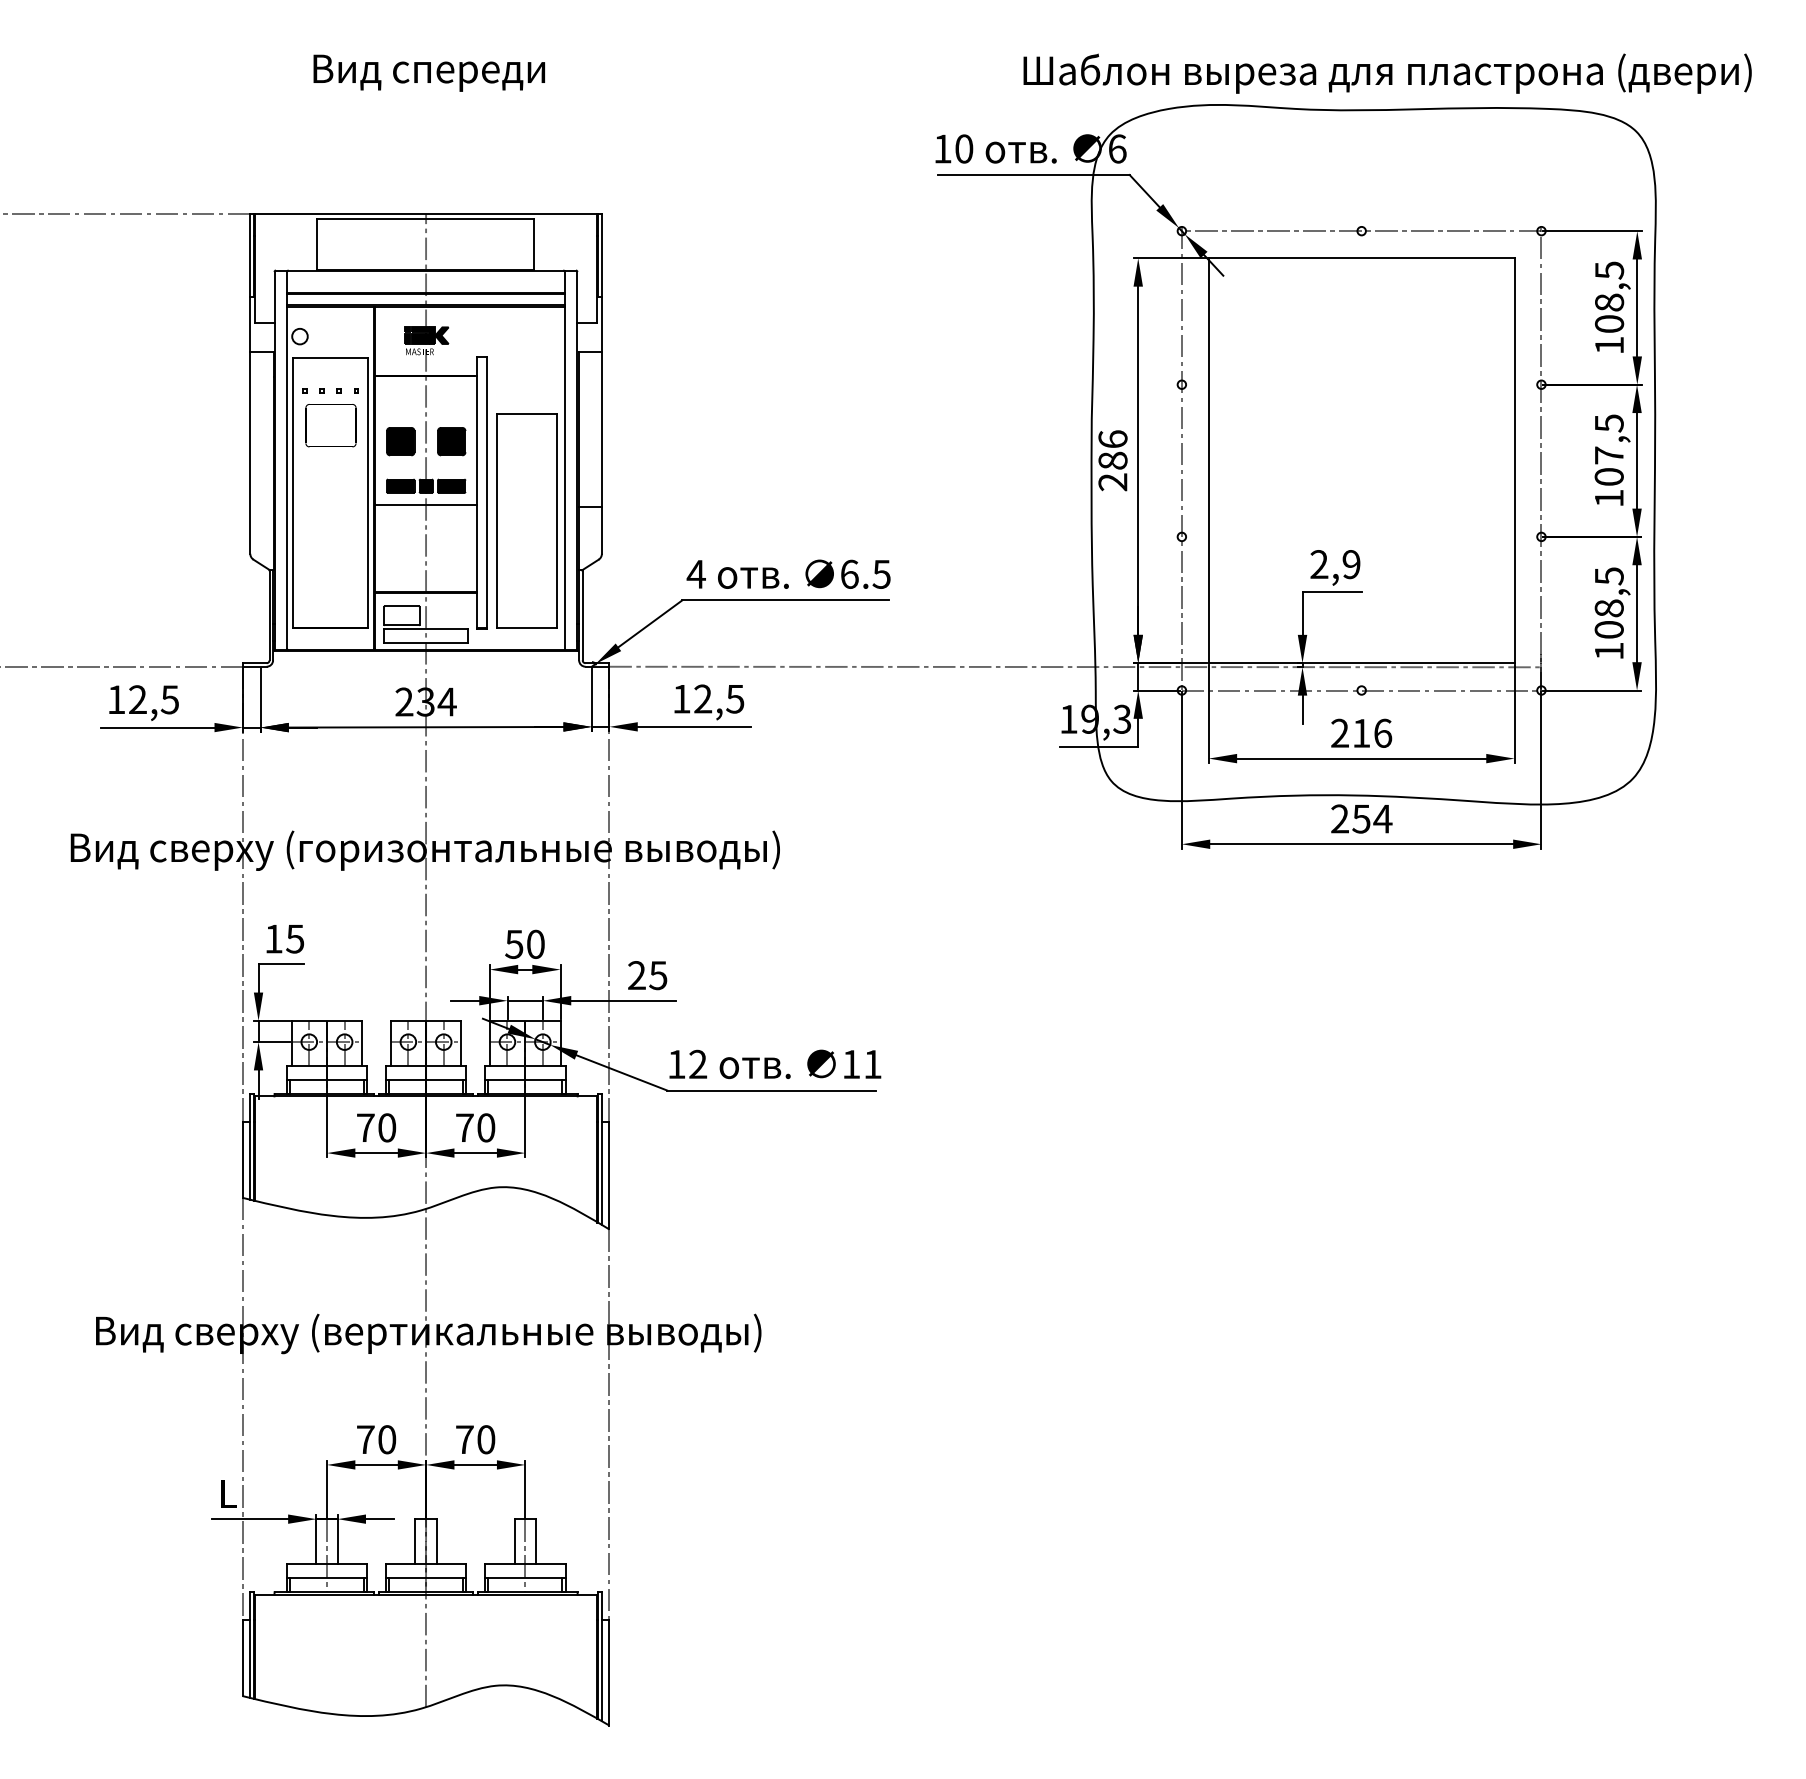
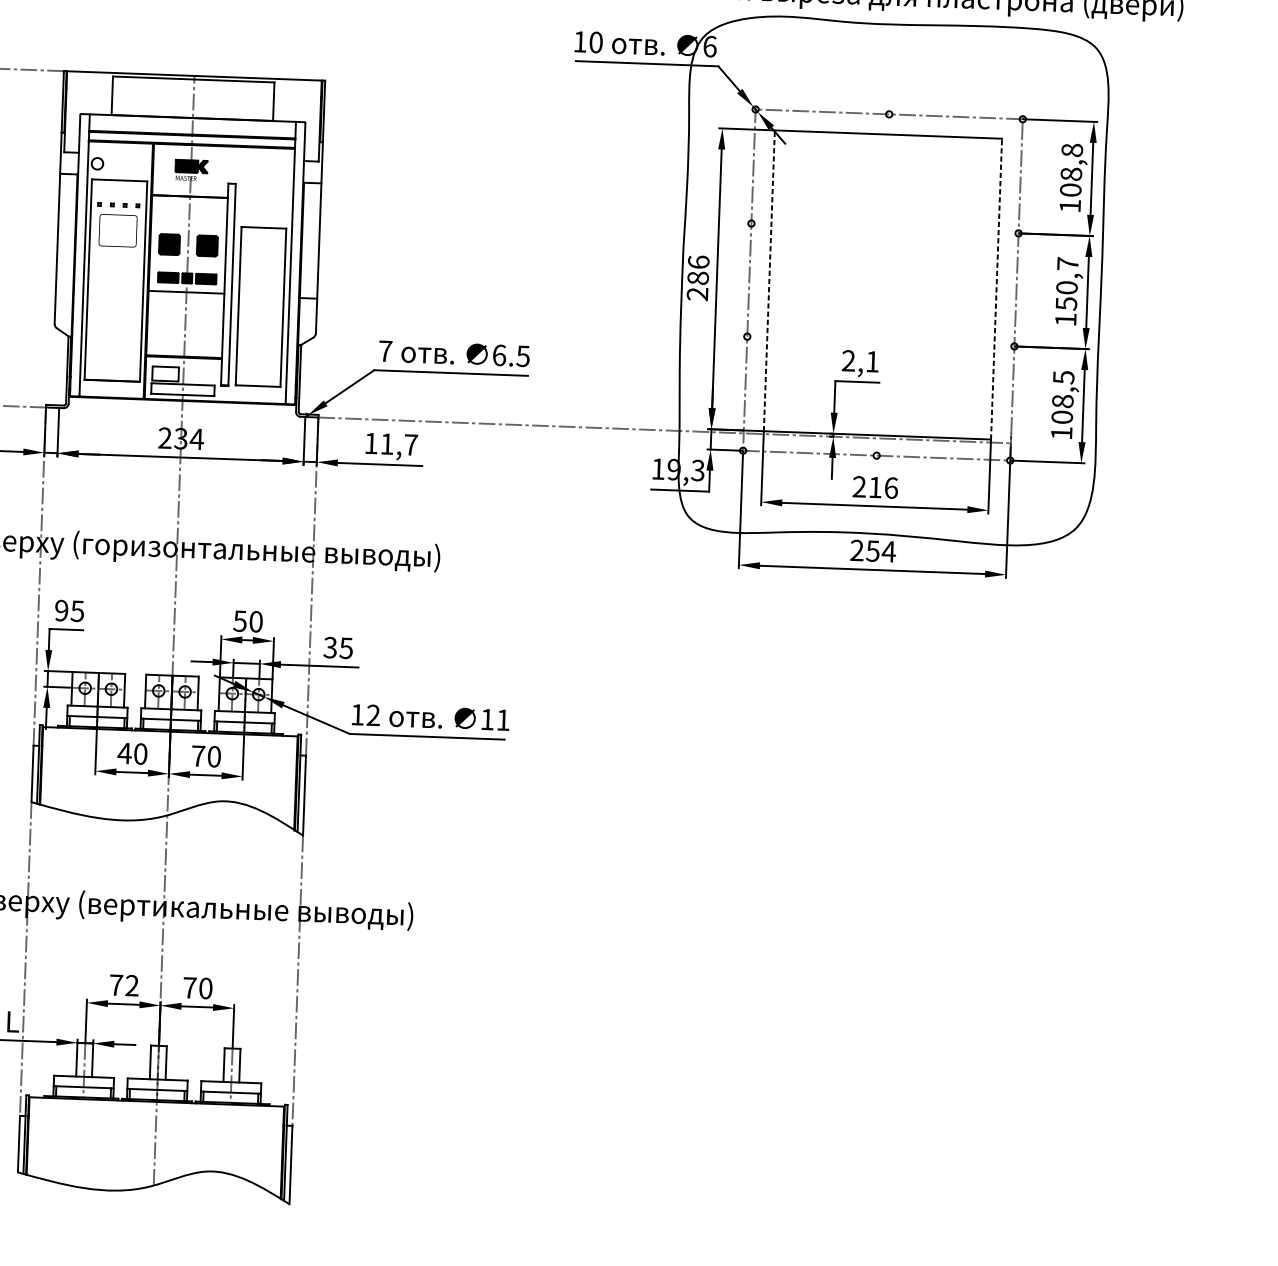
text: (1609, 270) -> (1072, 150), 108,5 -> 108,8
text: (1608, 450) -> (1066, 284), 107,5 -> 150,7
line: (1208, 460) -> (769, 280), solid -> dashed
line: (1514, 460) -> (996, 288), solid -> dashed
text: (1351, 564) -> (872, 361), 2,9 -> 2,1
text: (695, 574) -> (384, 351), 4 -> 7
text: (719, 698) -> (399, 444), 12,5 -> 11,7
text: (273, 938) -> (61, 610), 15 -> 95
text: (636, 975) -> (330, 647), 25 -> 35
text: (365, 1127) -> (124, 753), 70 -> 40
text: (387, 1439) -> (132, 985), 70 -> 72

